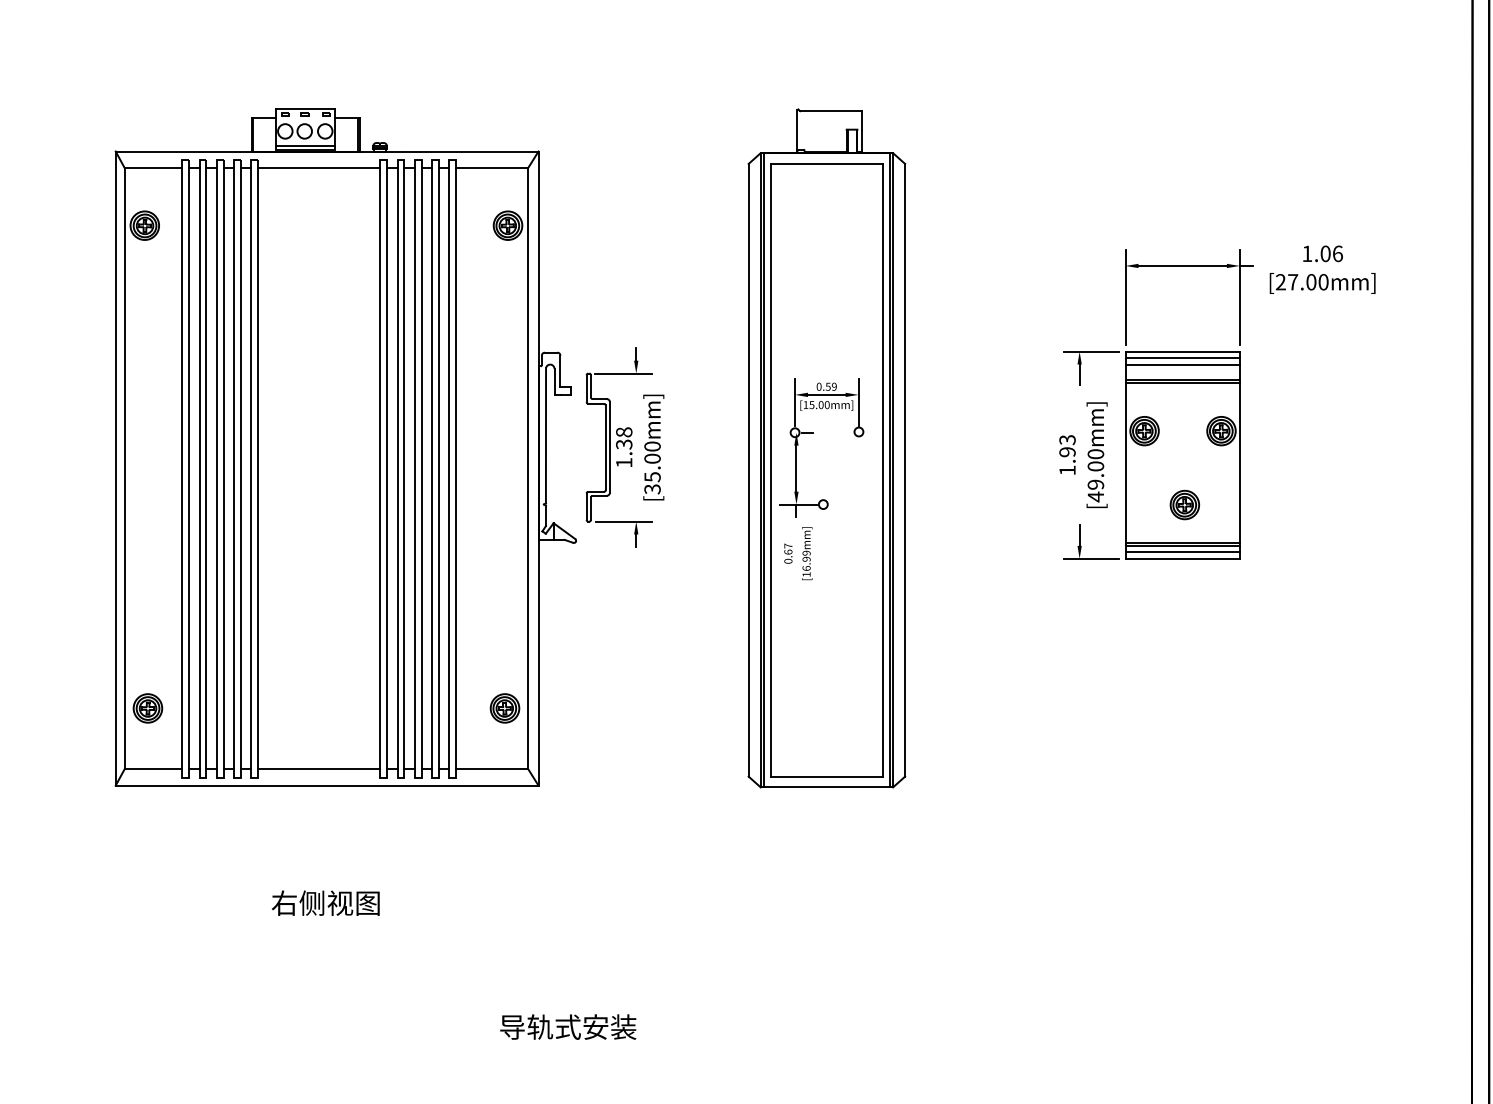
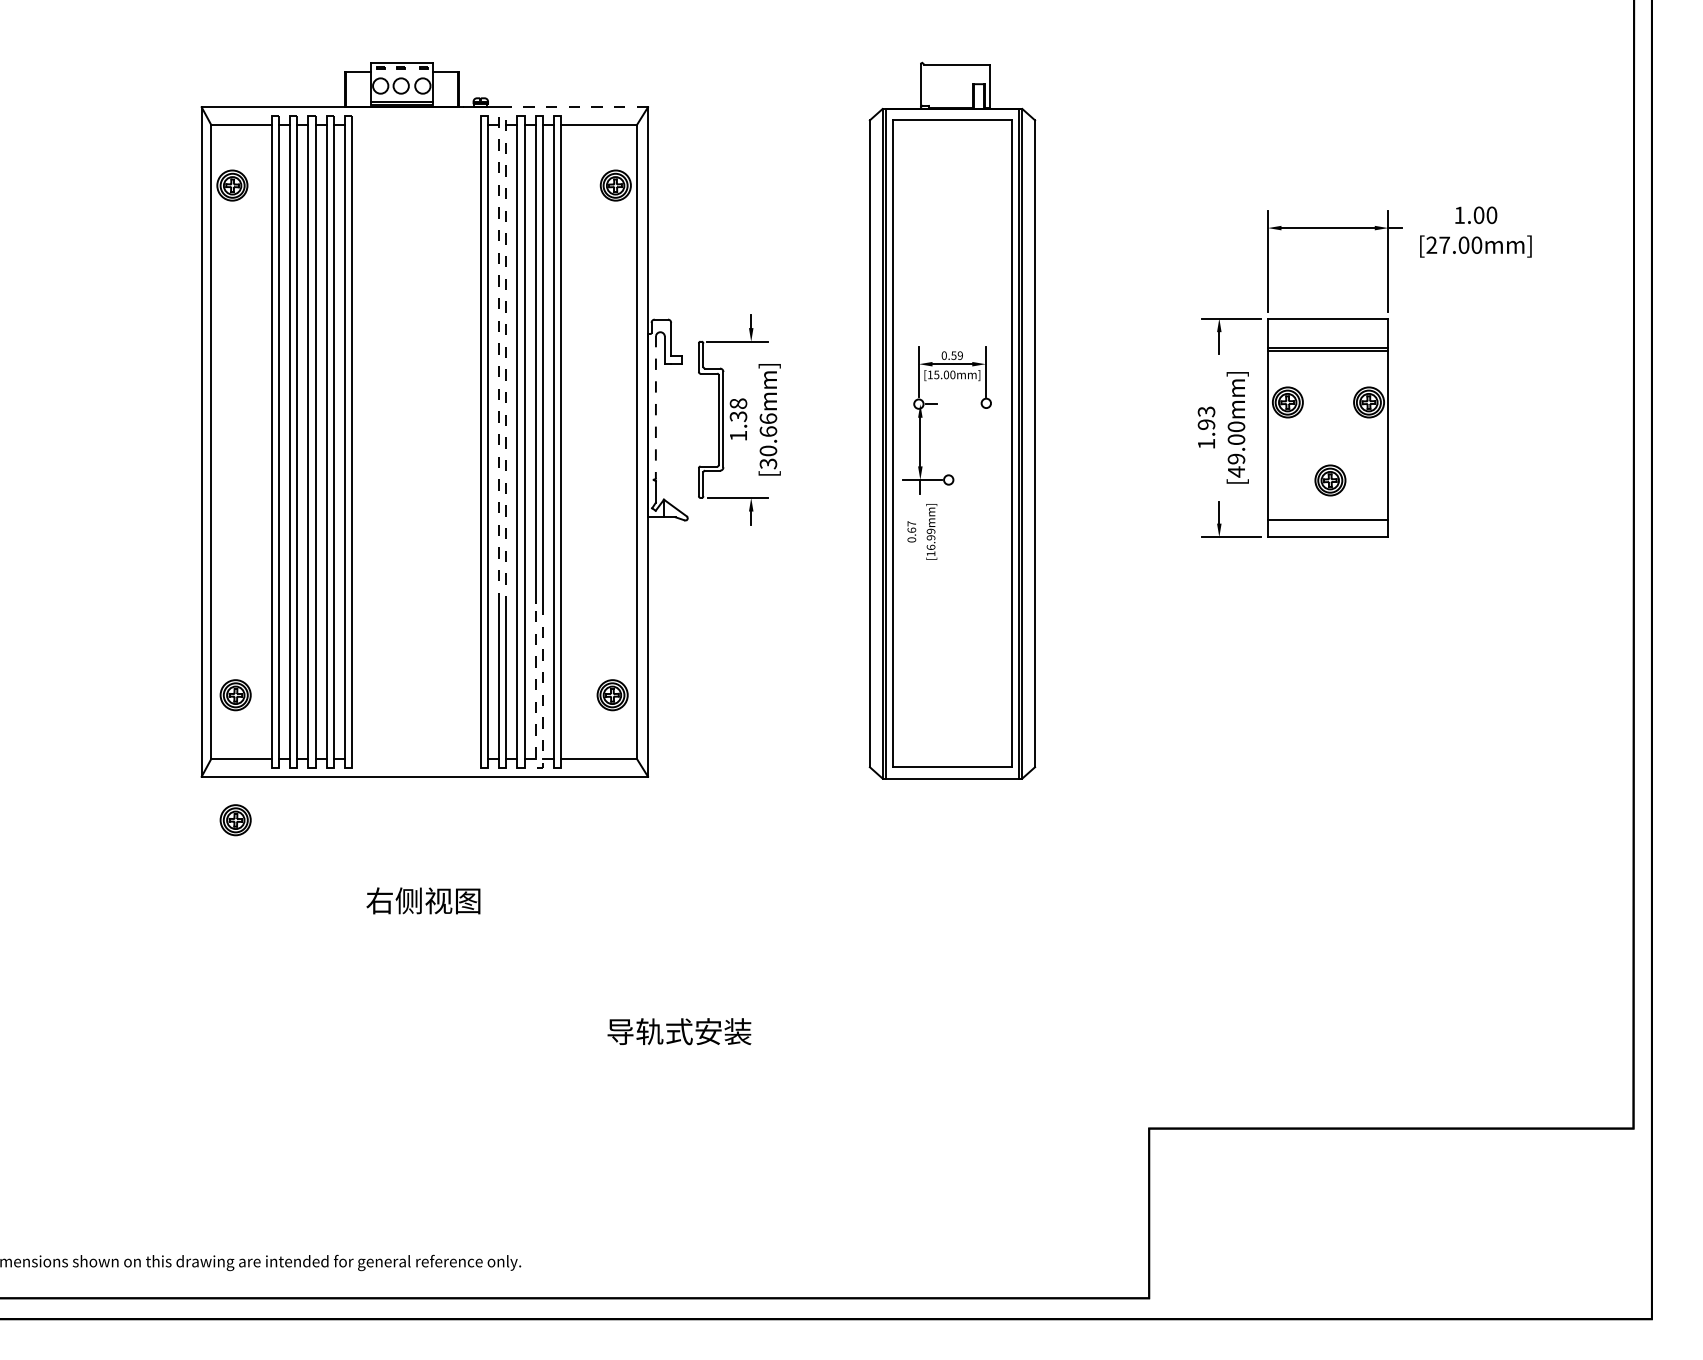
line: (470, 151) -> (576, 107), solid -> dashed
line: (400, 160) -> (502, 116), solid -> dashed
line: (319, 168) -> (416, 125), removed
text: (1337, 253) -> (1491, 214), 1.06 -> 1.00
line: (1182, 358) -> (1327, 325), removed
line: (1182, 364) -> (1327, 332), removed
line: (545, 435) -> (655, 407), solid -> dashed
text: (652, 461) -> (768, 434), [35.00mm] -> [30.66mm]
line: (1182, 545) -> (1327, 523), removed
line: (1182, 552) -> (1327, 530), removed
line: (319, 768) -> (416, 758), removed
line: (435, 777) -> (539, 768), solid -> dashed
part: (147, 827) -> (235, 820), added

